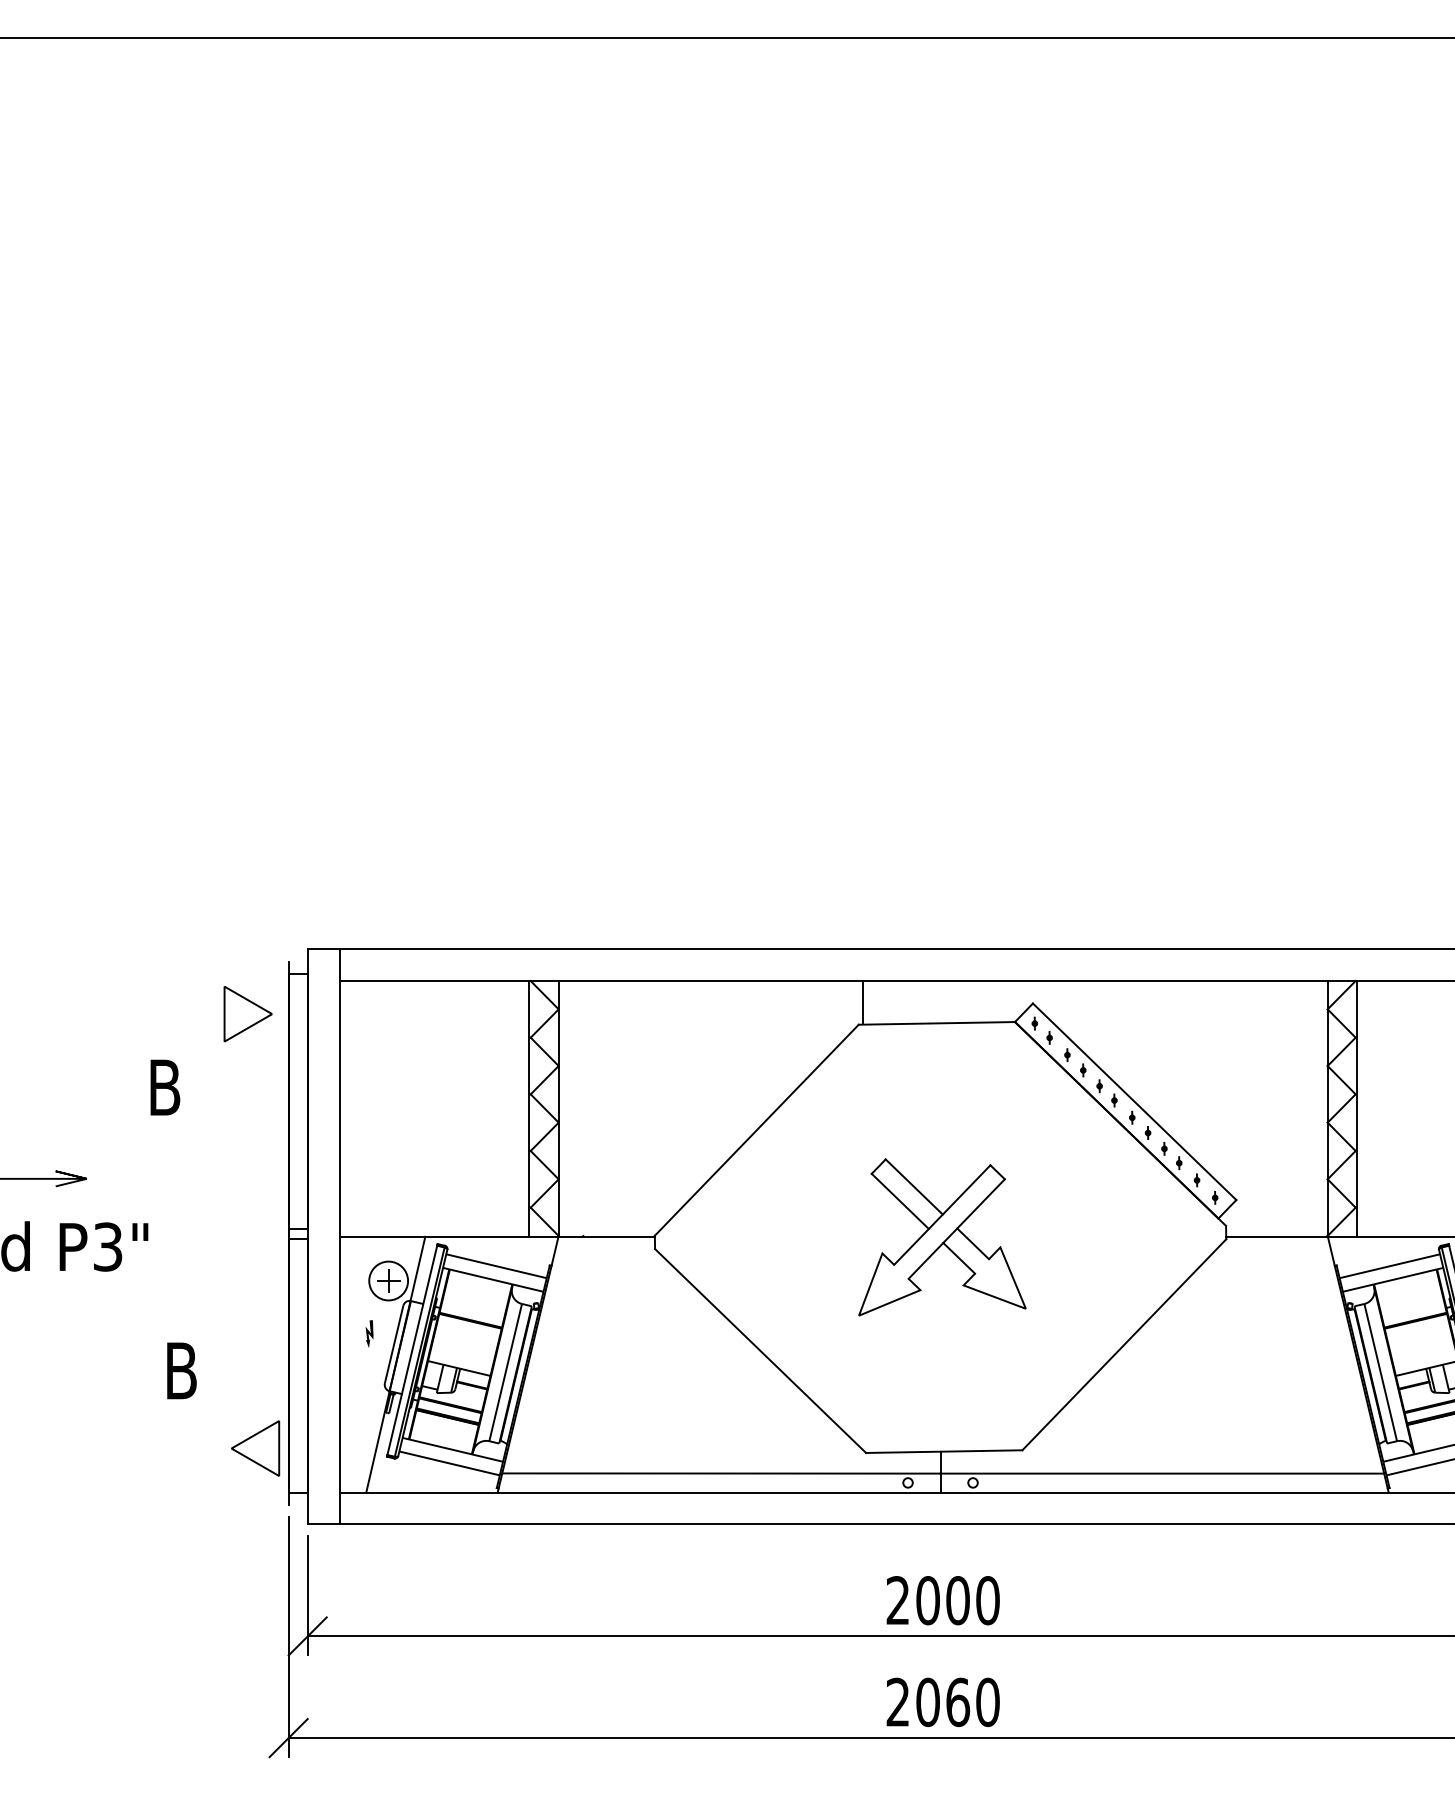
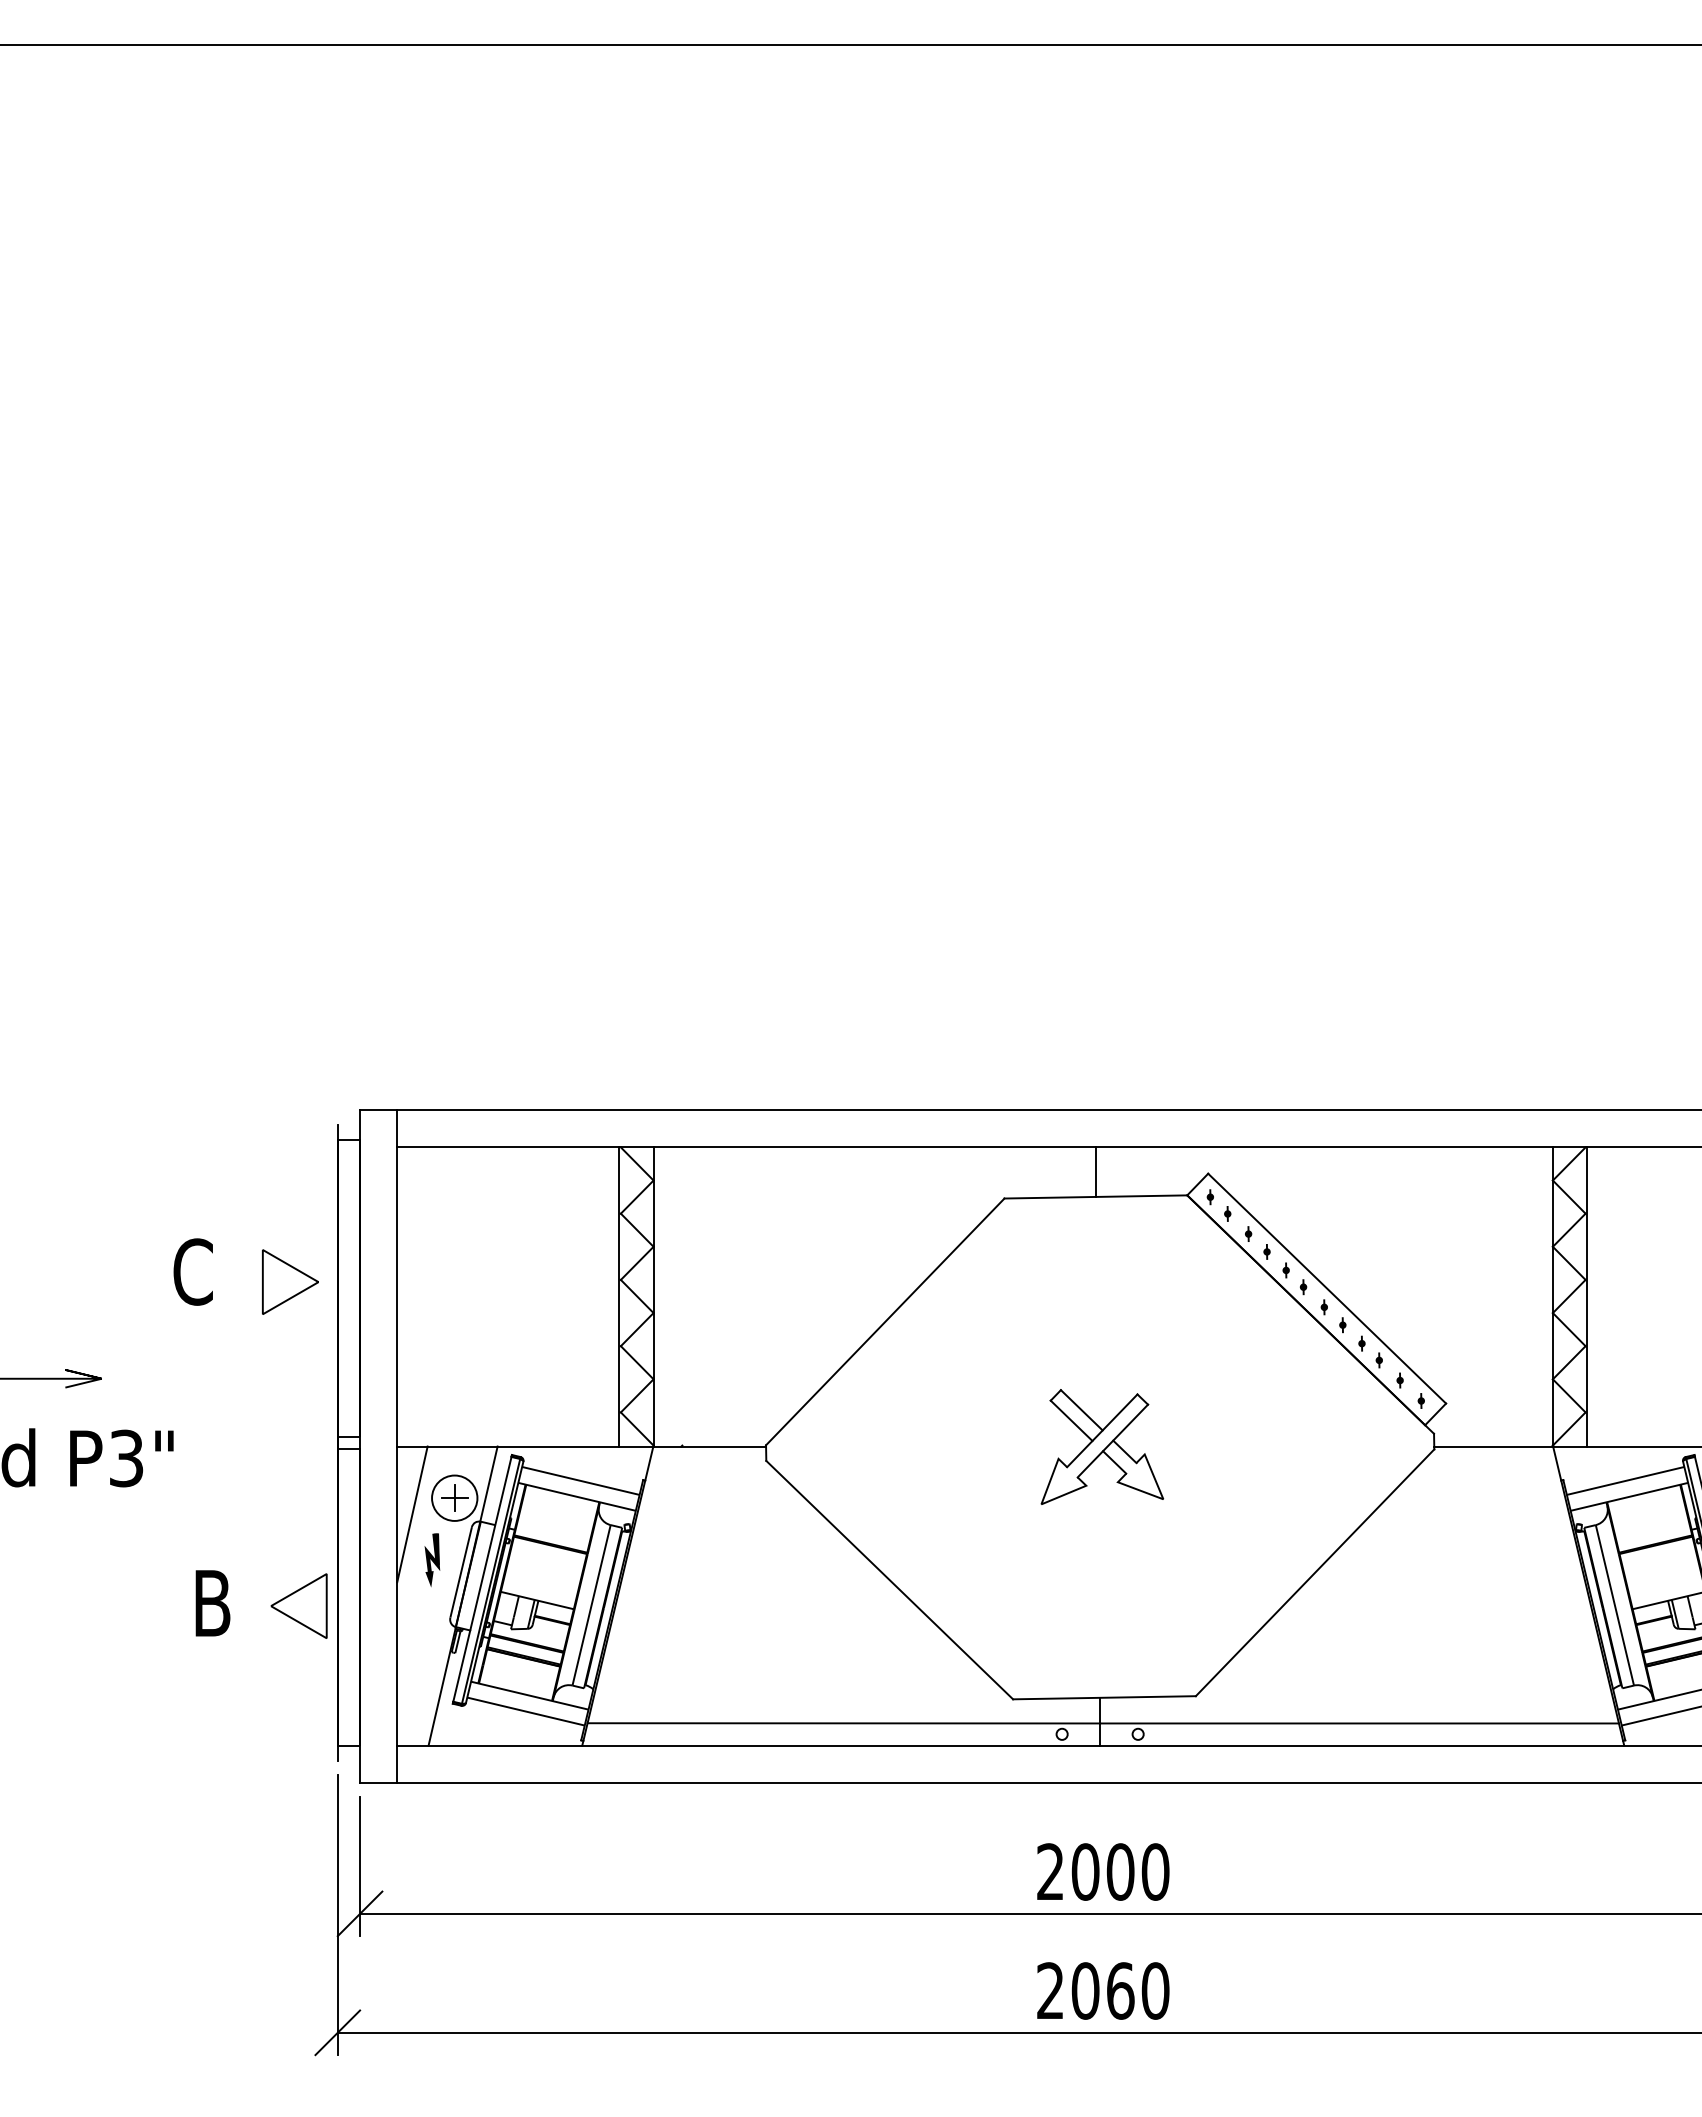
line: (862, 1001) -> (1095, 1171), moved
part: (248, 1013) -> (290, 1281), moved
text: (164, 1087) -> (192, 1271), B -> C
part: (942, 1236) -> (1102, 1446), size x0.62
line: (352, 1294) -> (412, 1514), added
part: (369, 1334) -> (432, 1560), size x1.67
part: (255, 1447) -> (298, 1605), moved

